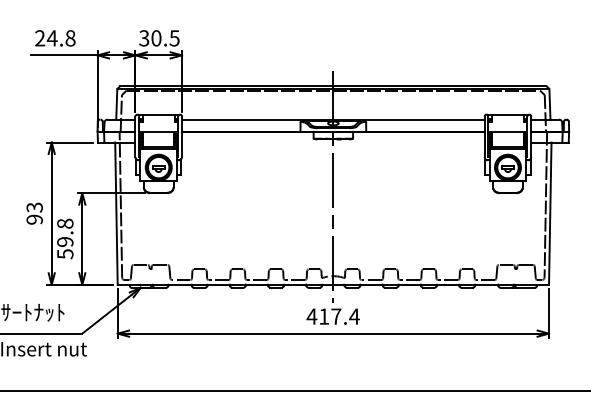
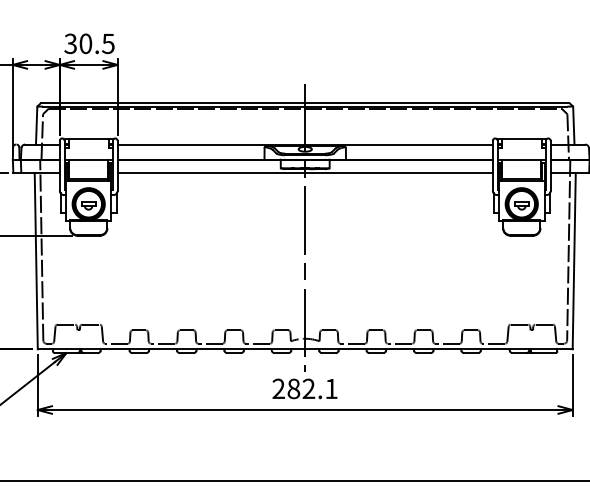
line: (333, 142) -> (305, 172), added
text: (332, 316) -> (304, 388), 417.4 -> 282.1

